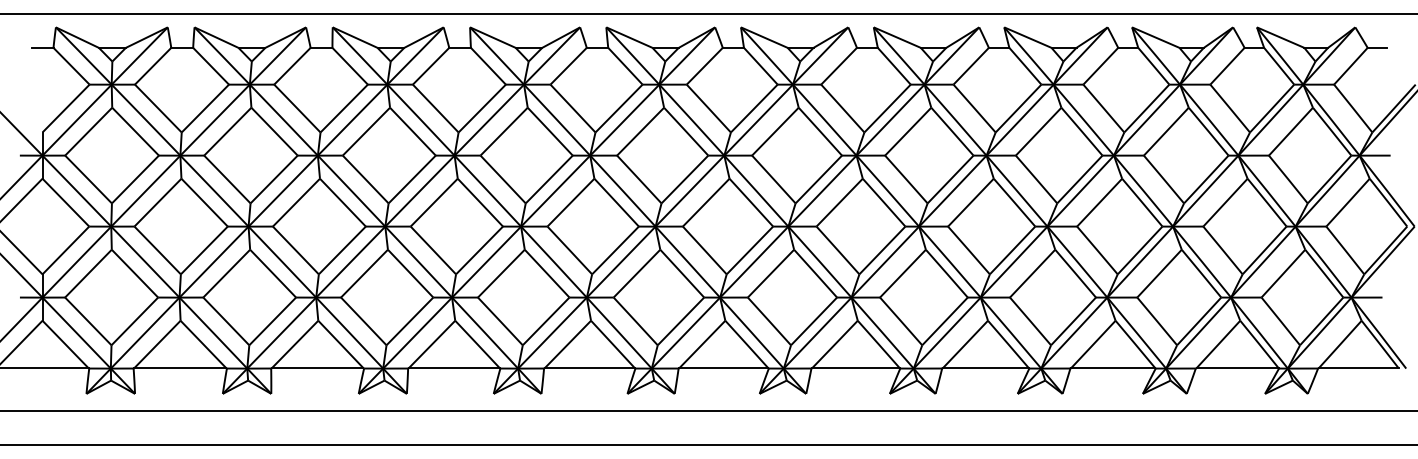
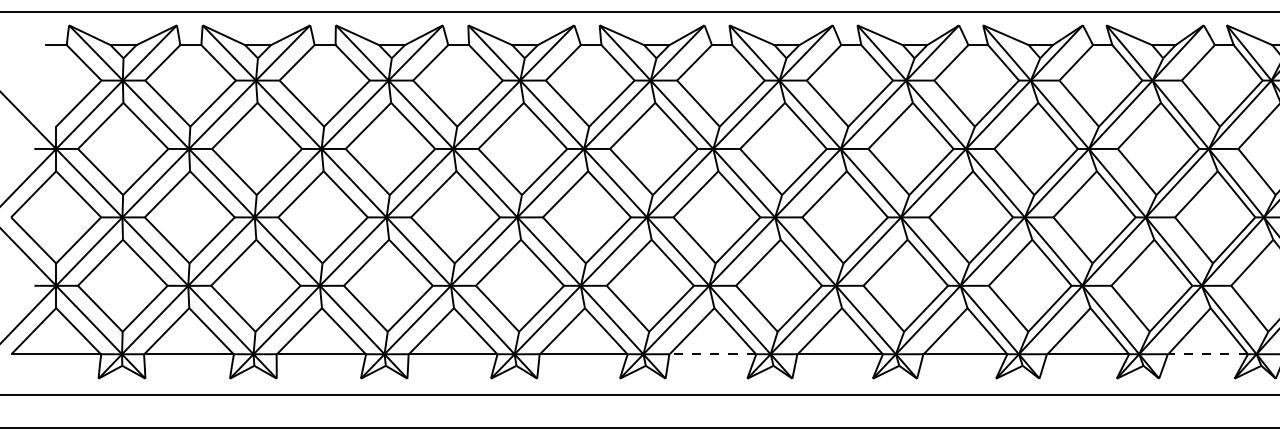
line: (723, 368) -> (712, 354), solid -> dashed
line: (1237, 368) -> (1208, 354), solid -> dashed

